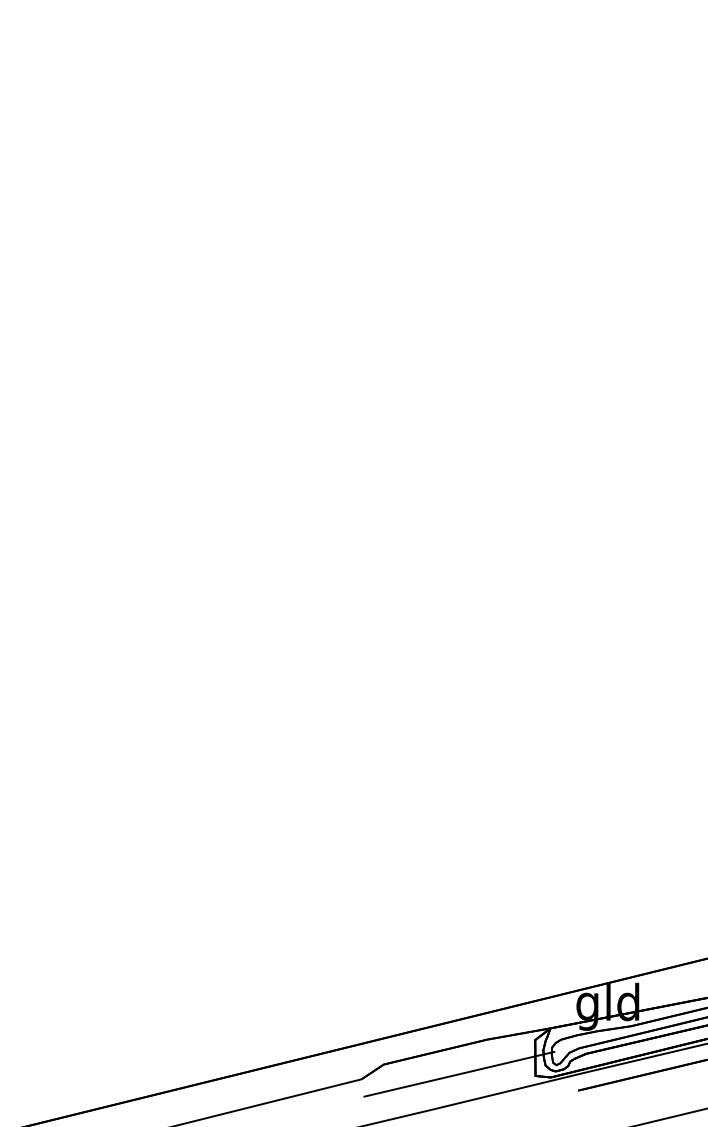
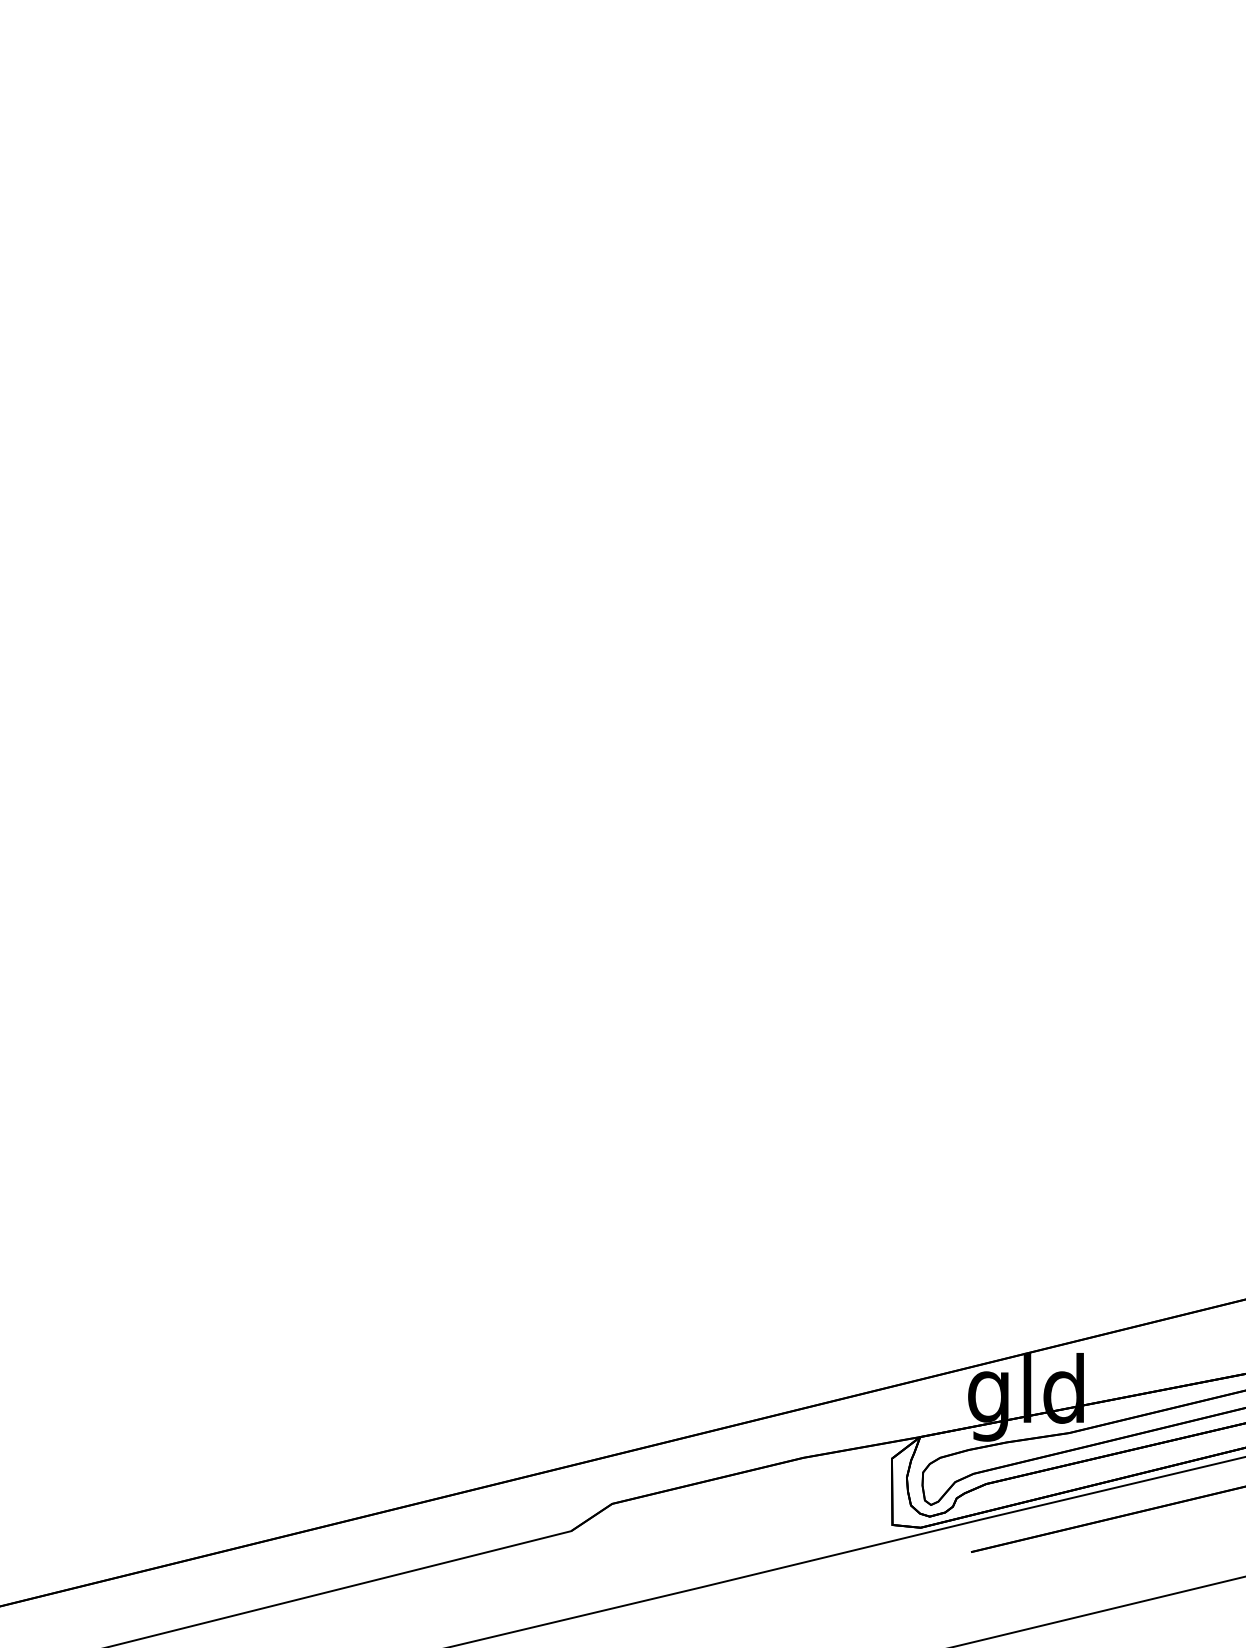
line: (459, 1073) -> (752, 1520), removed

